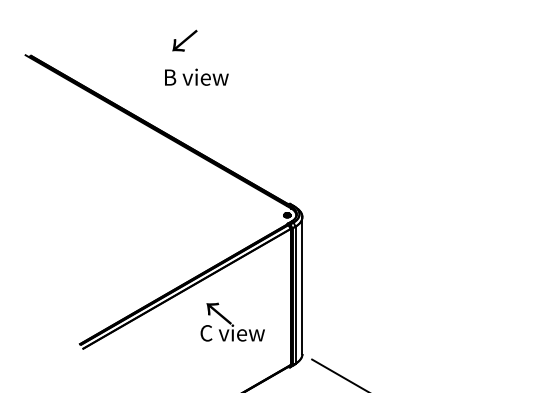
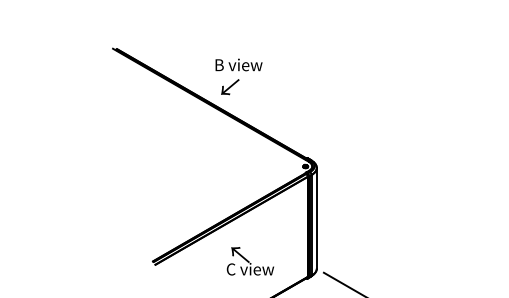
text: (185, 41) -> (230, 87), moved
text: (231, 322) -> (249, 261), moved

